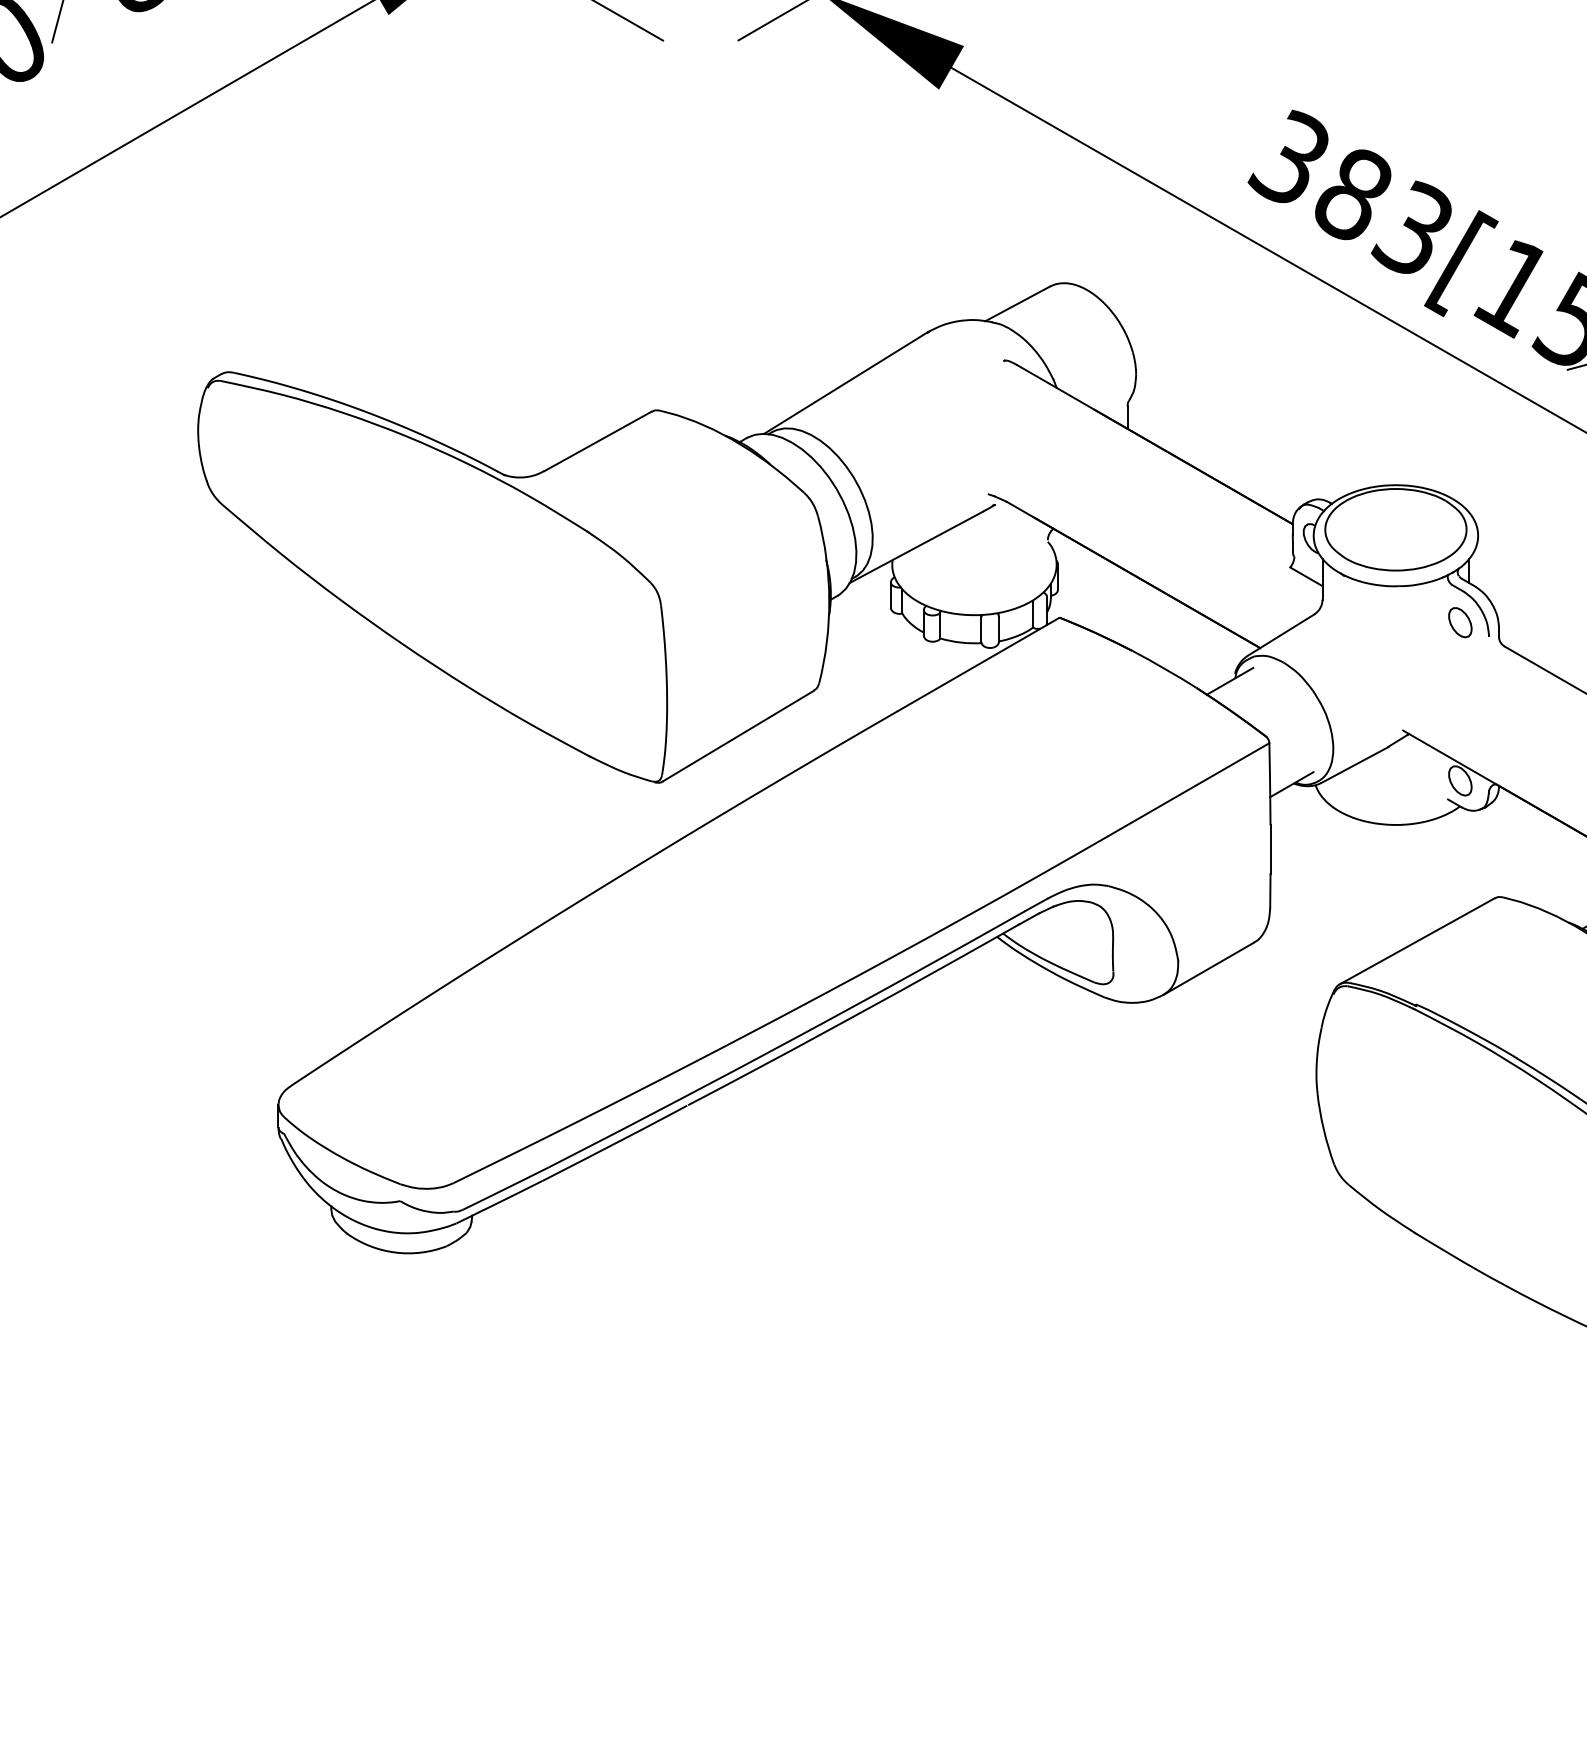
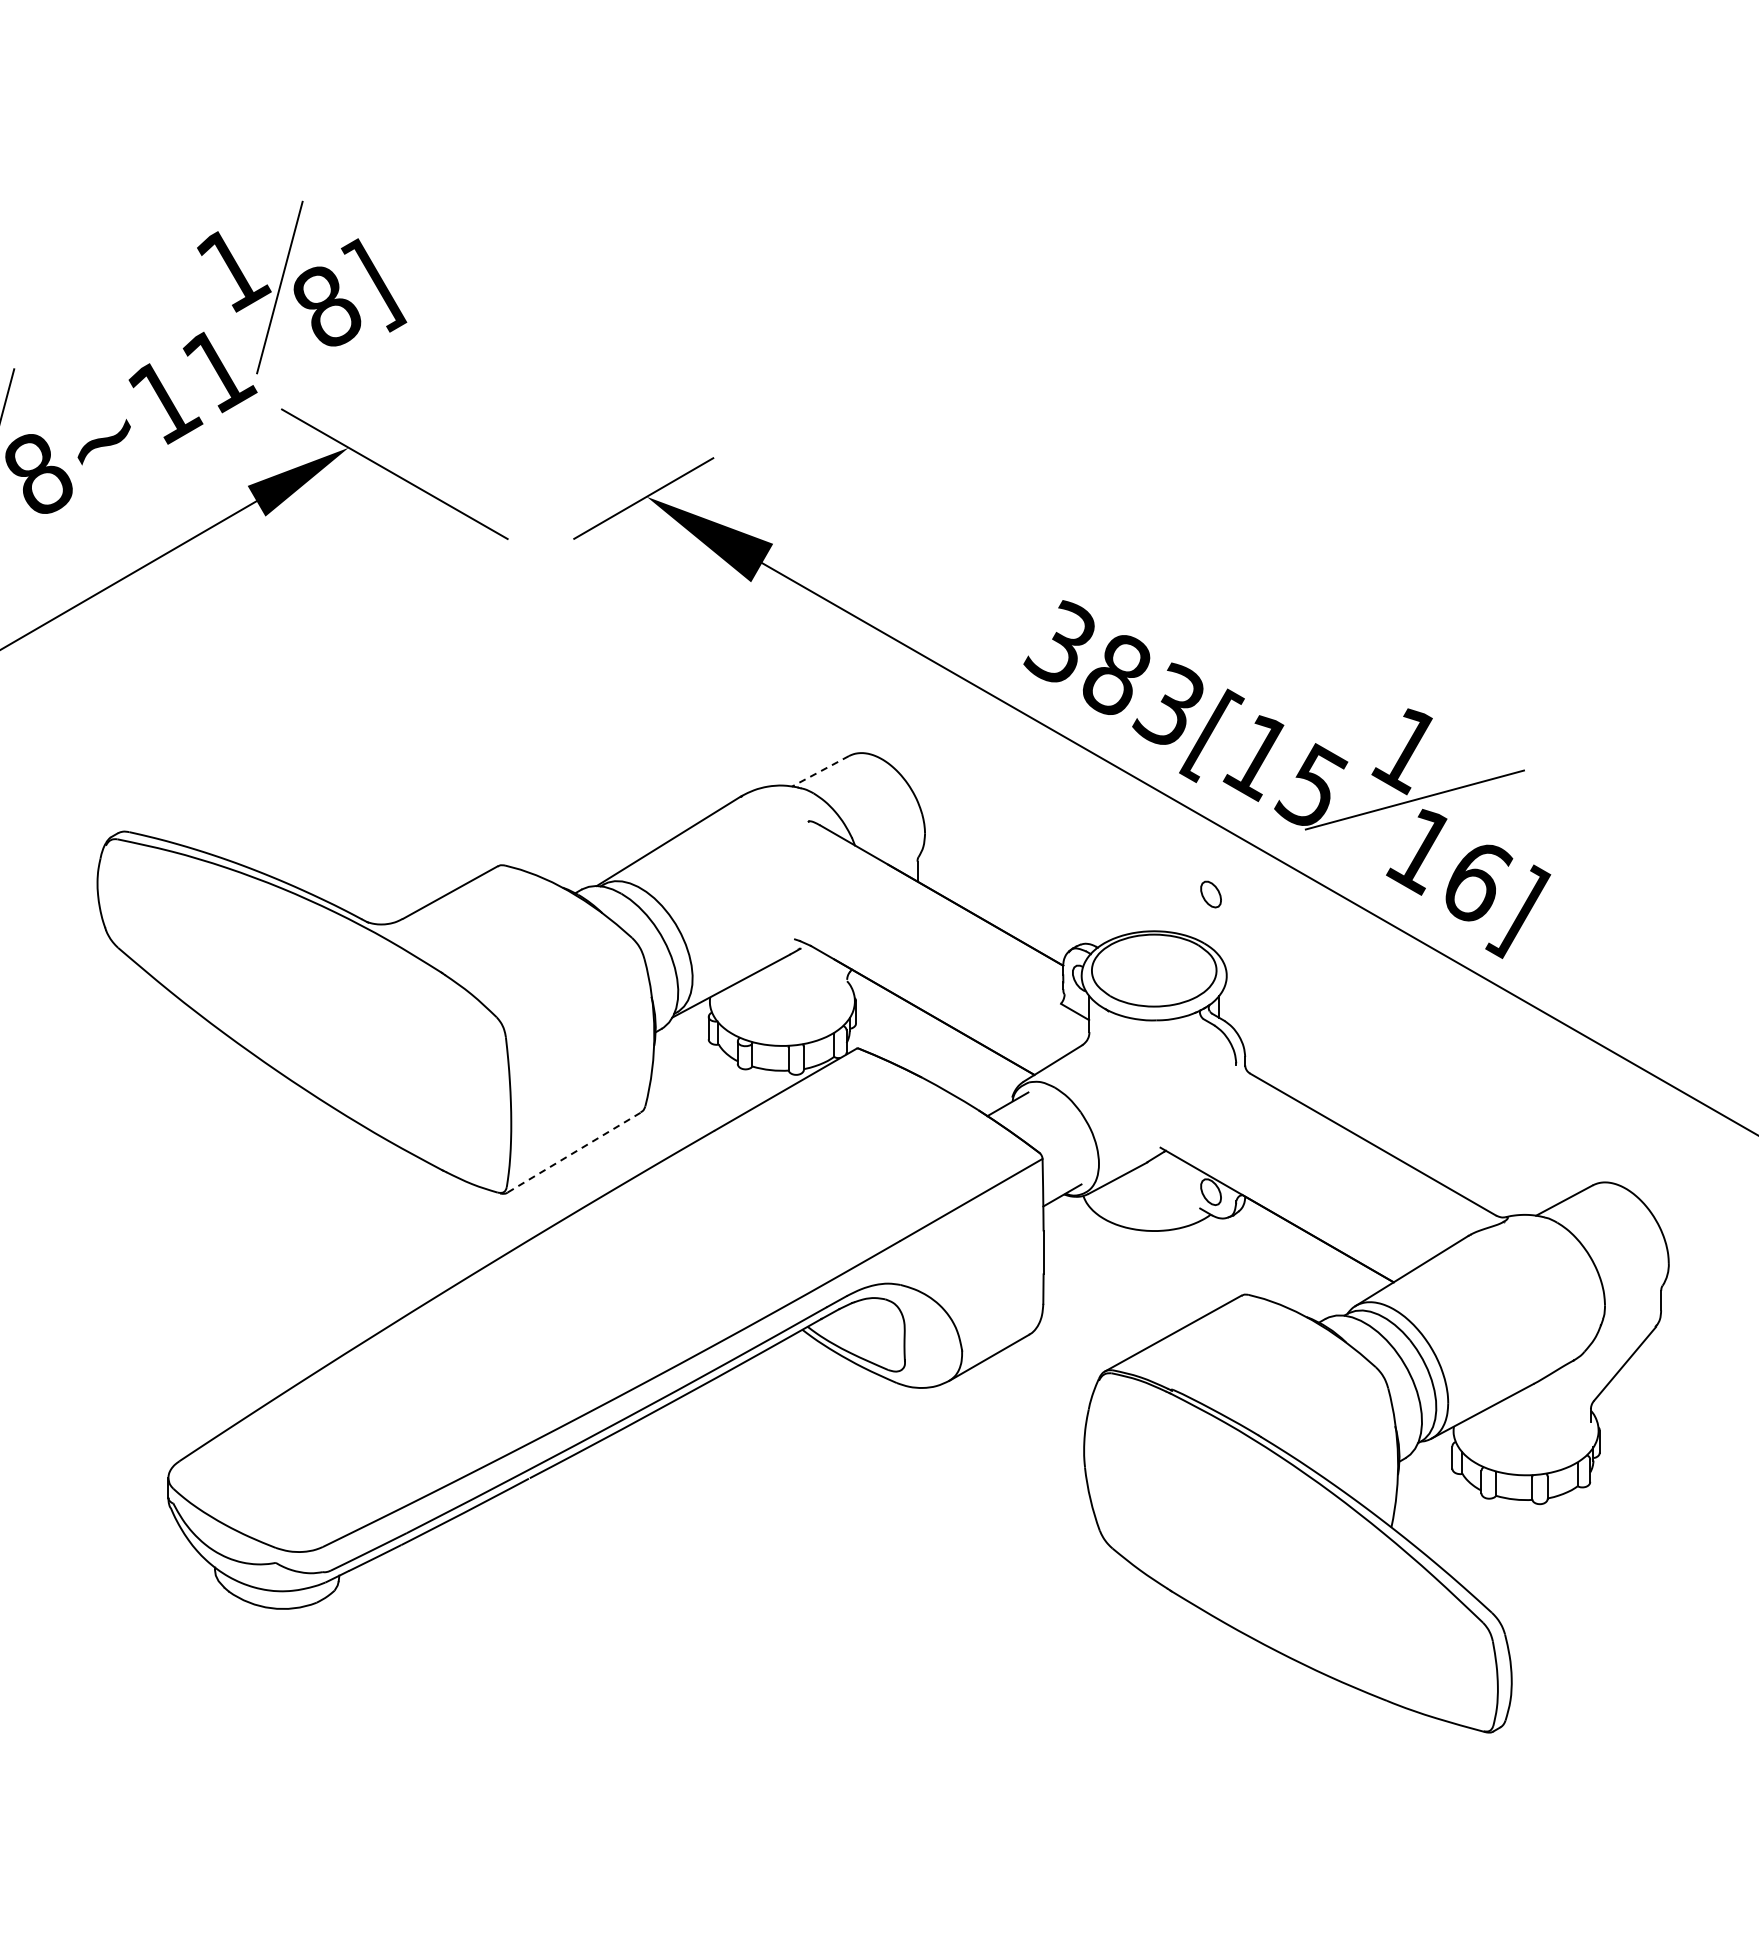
line: (1017, 304) -> (820, 771), solid -> dashed
part: (1459, 622) -> (1210, 894), moved
line: (738, 735) -> (574, 1152), solid -> dashed

